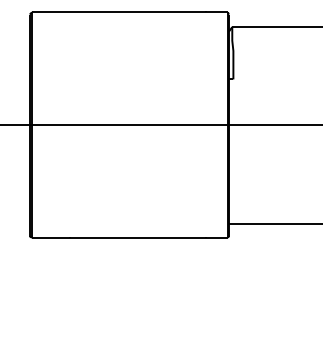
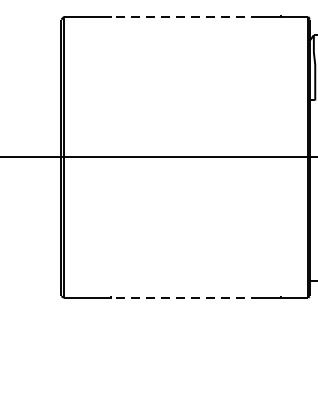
line: (129, 12) -> (185, 17), solid -> dashed
line: (129, 237) -> (185, 297), solid -> dashed

